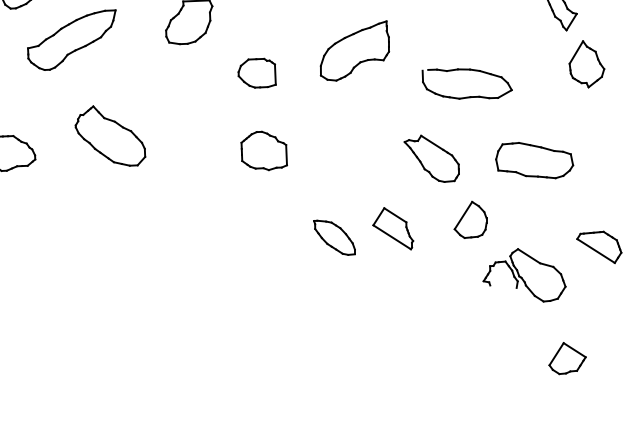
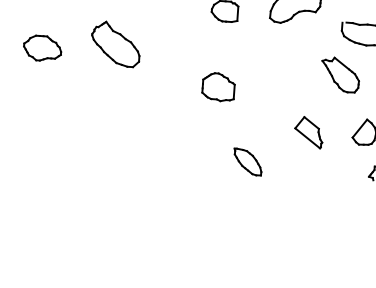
part: (263, 150) -> (218, 86), moved
part: (431, 158) -> (340, 74), moved
part: (334, 237) -> (247, 161), moved

